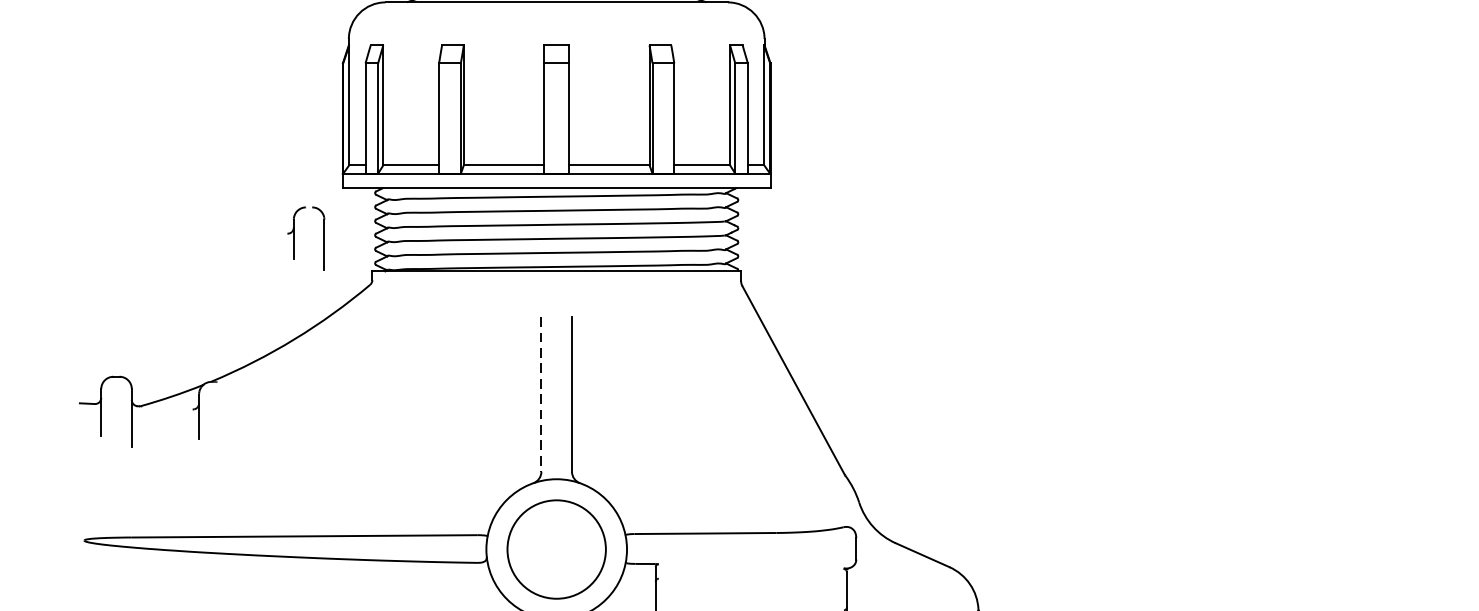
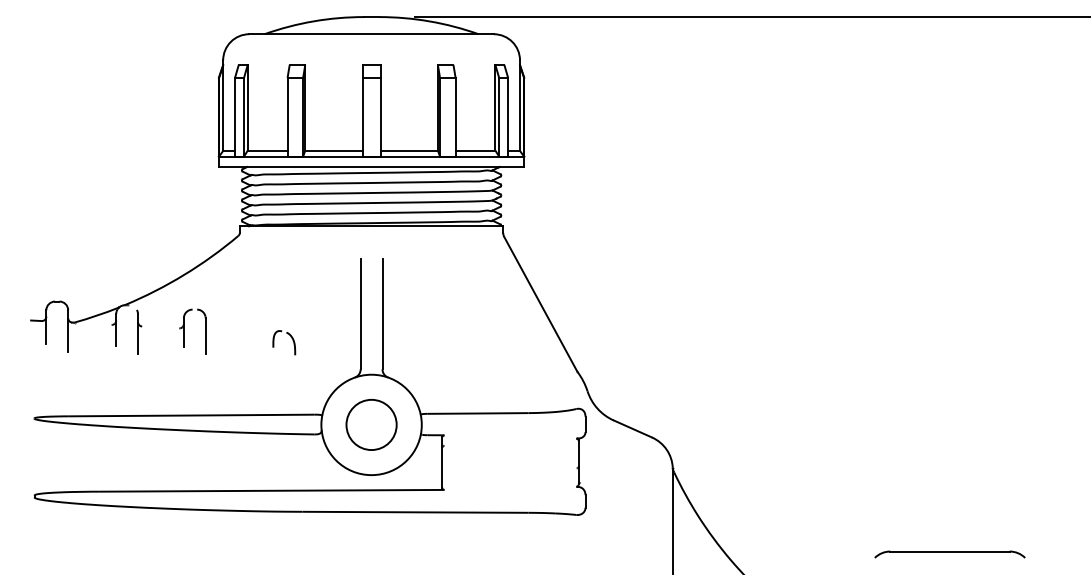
part: (294, 238) -> (184, 331), moved
line: (541, 394) -> (360, 314), dashed -> solid
part: (231, 418) -> (139, 331), added
part: (444, 428) -> (291, 338), added
circle: (556, 548) -> (371, 424), size x0.71

